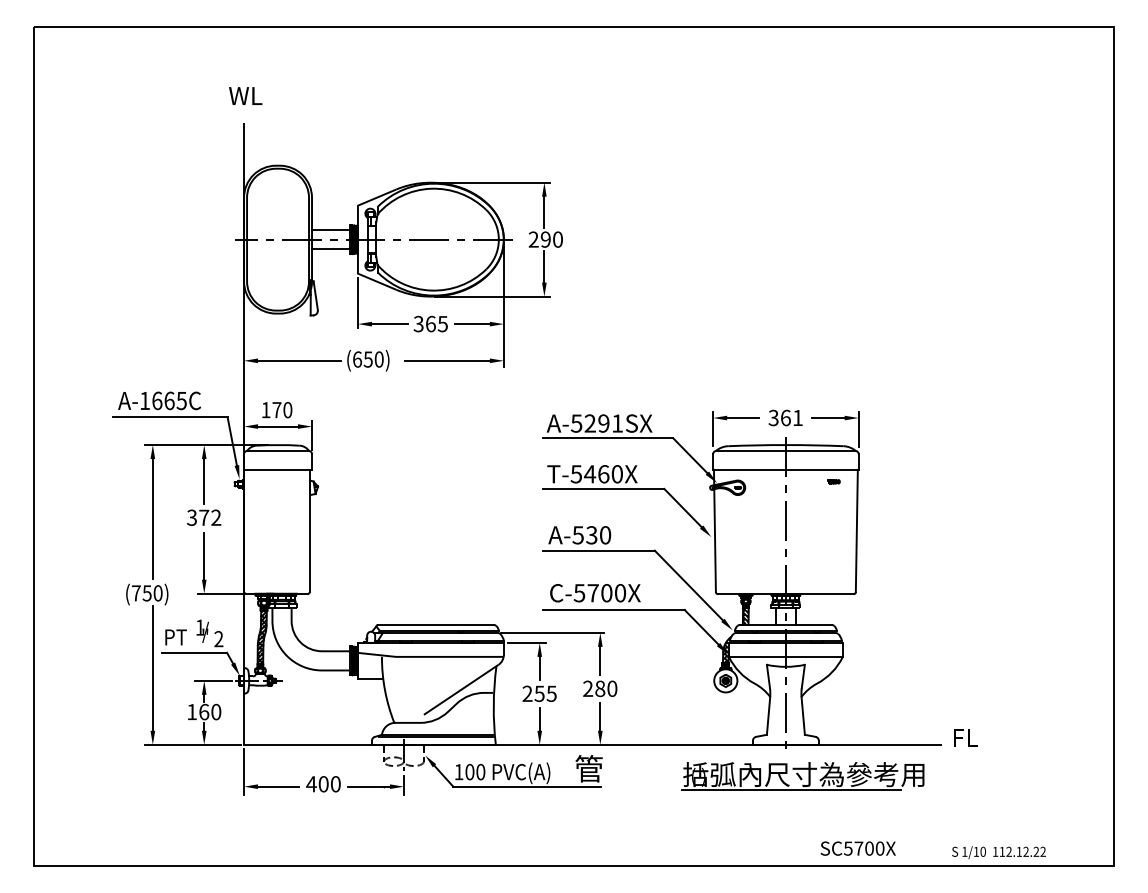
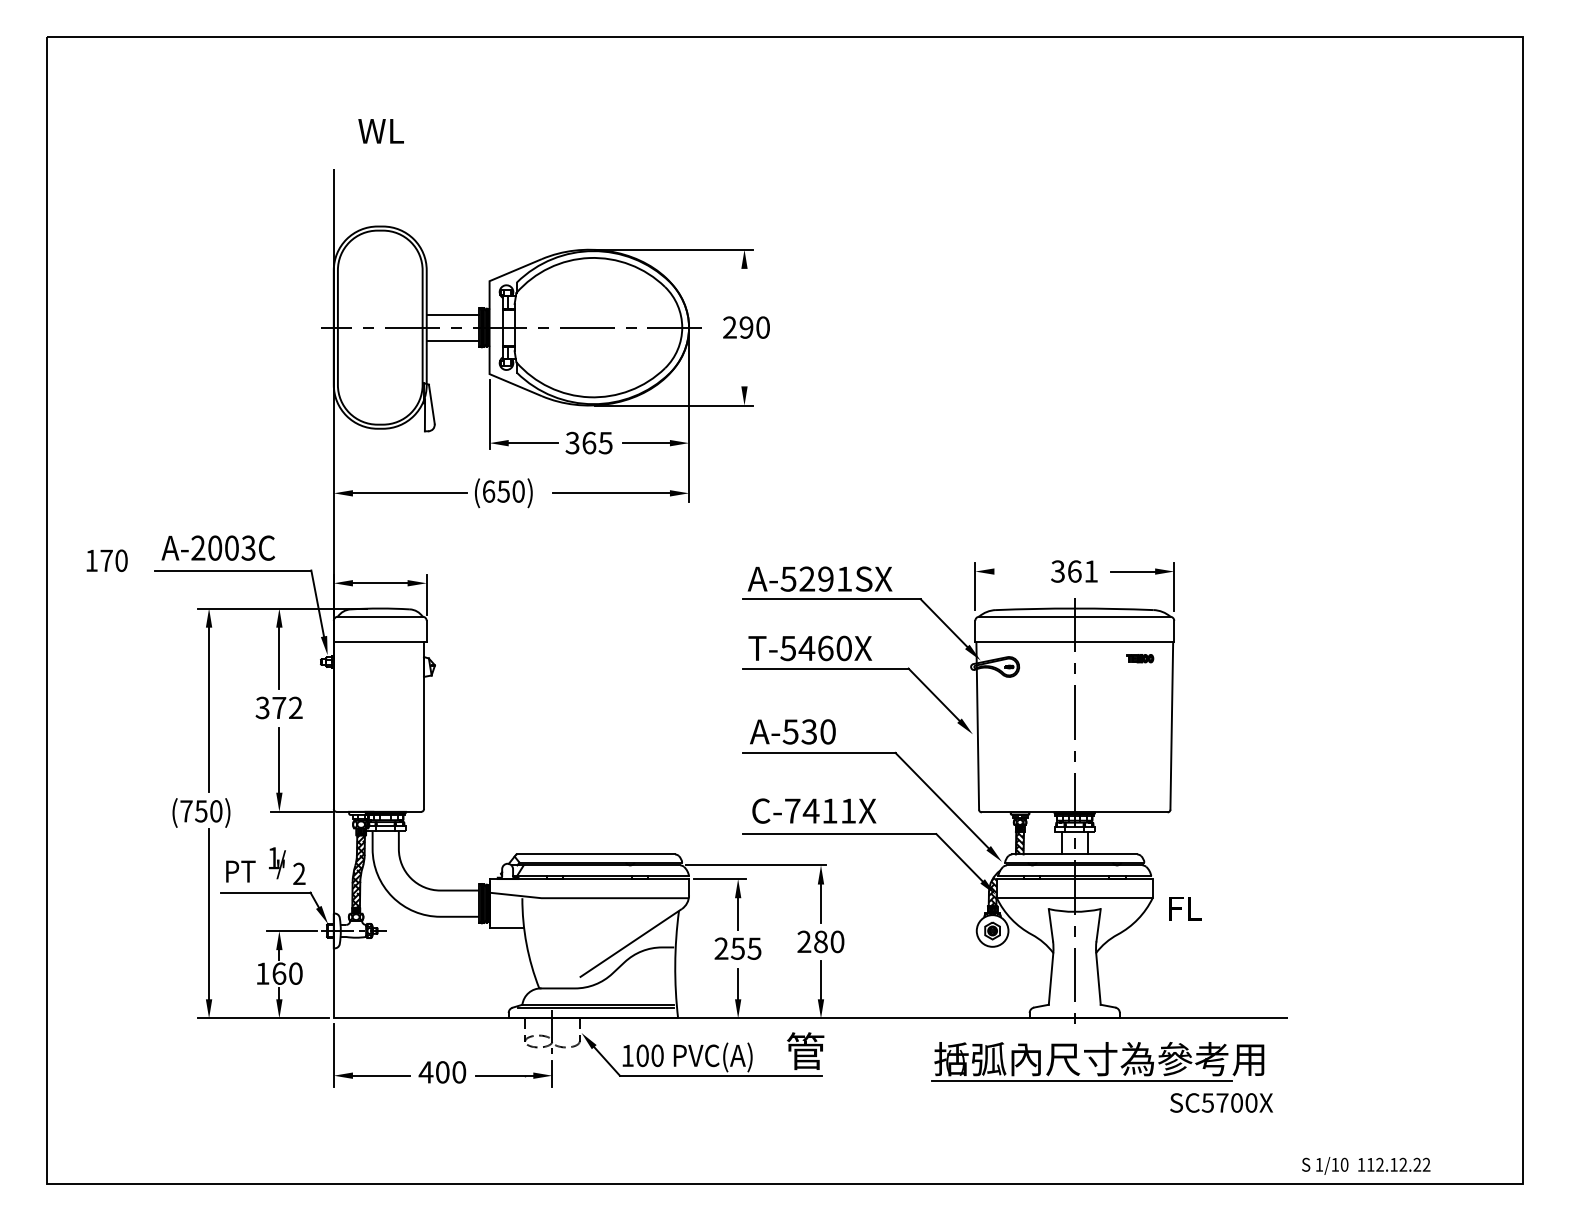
text: (245, 95) -> (380, 130), moved
line: (544, 211) -> (744, 289), removed
line: (544, 267) -> (744, 365), removed
text: (163, 400) -> (223, 547), A-1665C -> A-2003C
text: (277, 410) -> (107, 561), moved
line: (741, 418) -> (1014, 572), removed
part: (833, 481) -> (1139, 658), size x1.6
text: (599, 593) -> (819, 811), C-5700X -> C-7411X
text: (965, 737) -> (1184, 908), moved
text: (857, 848) -> (1220, 1102), moved

